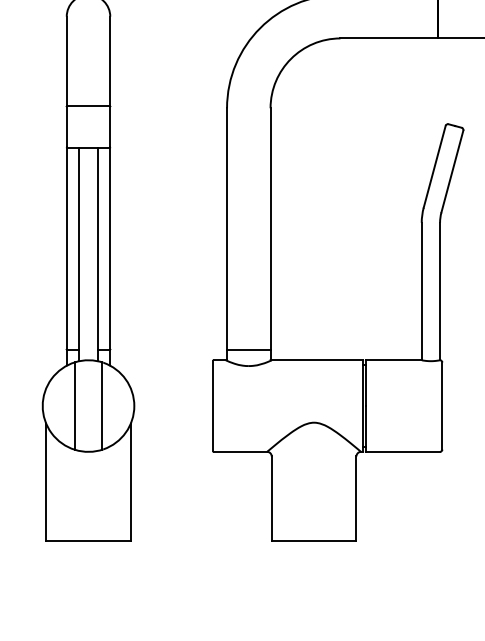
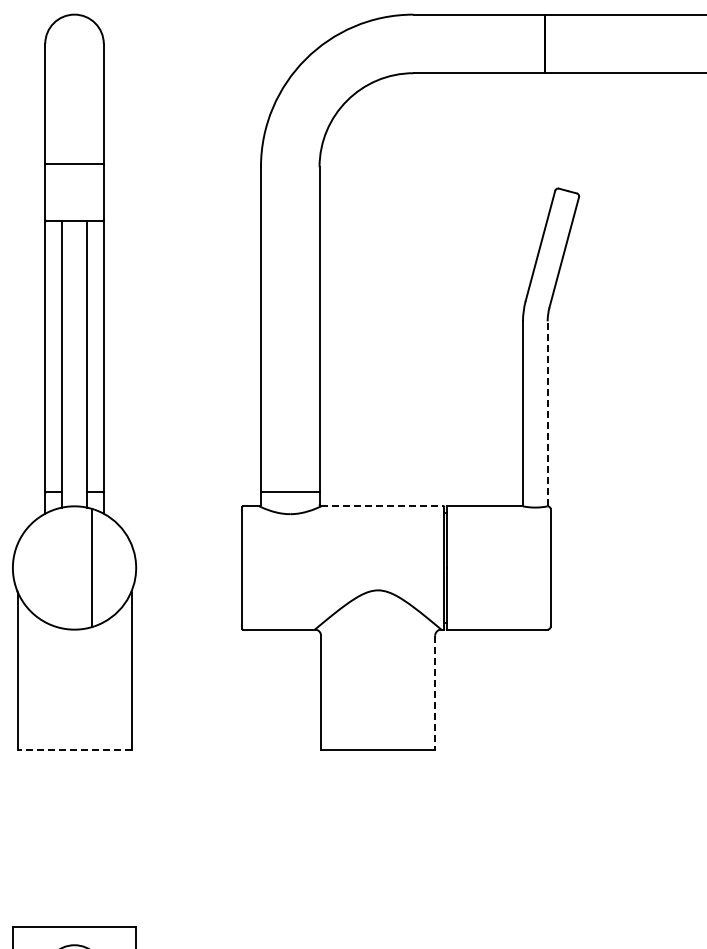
line: (439, 291) -> (547, 413), solid -> dashed
line: (317, 360) -> (382, 506), solid -> dashed
line: (75, 405) -> (56, 567), removed
line: (356, 499) -> (435, 693), solid -> dashed
line: (88, 540) -> (74, 749), solid -> dashed

